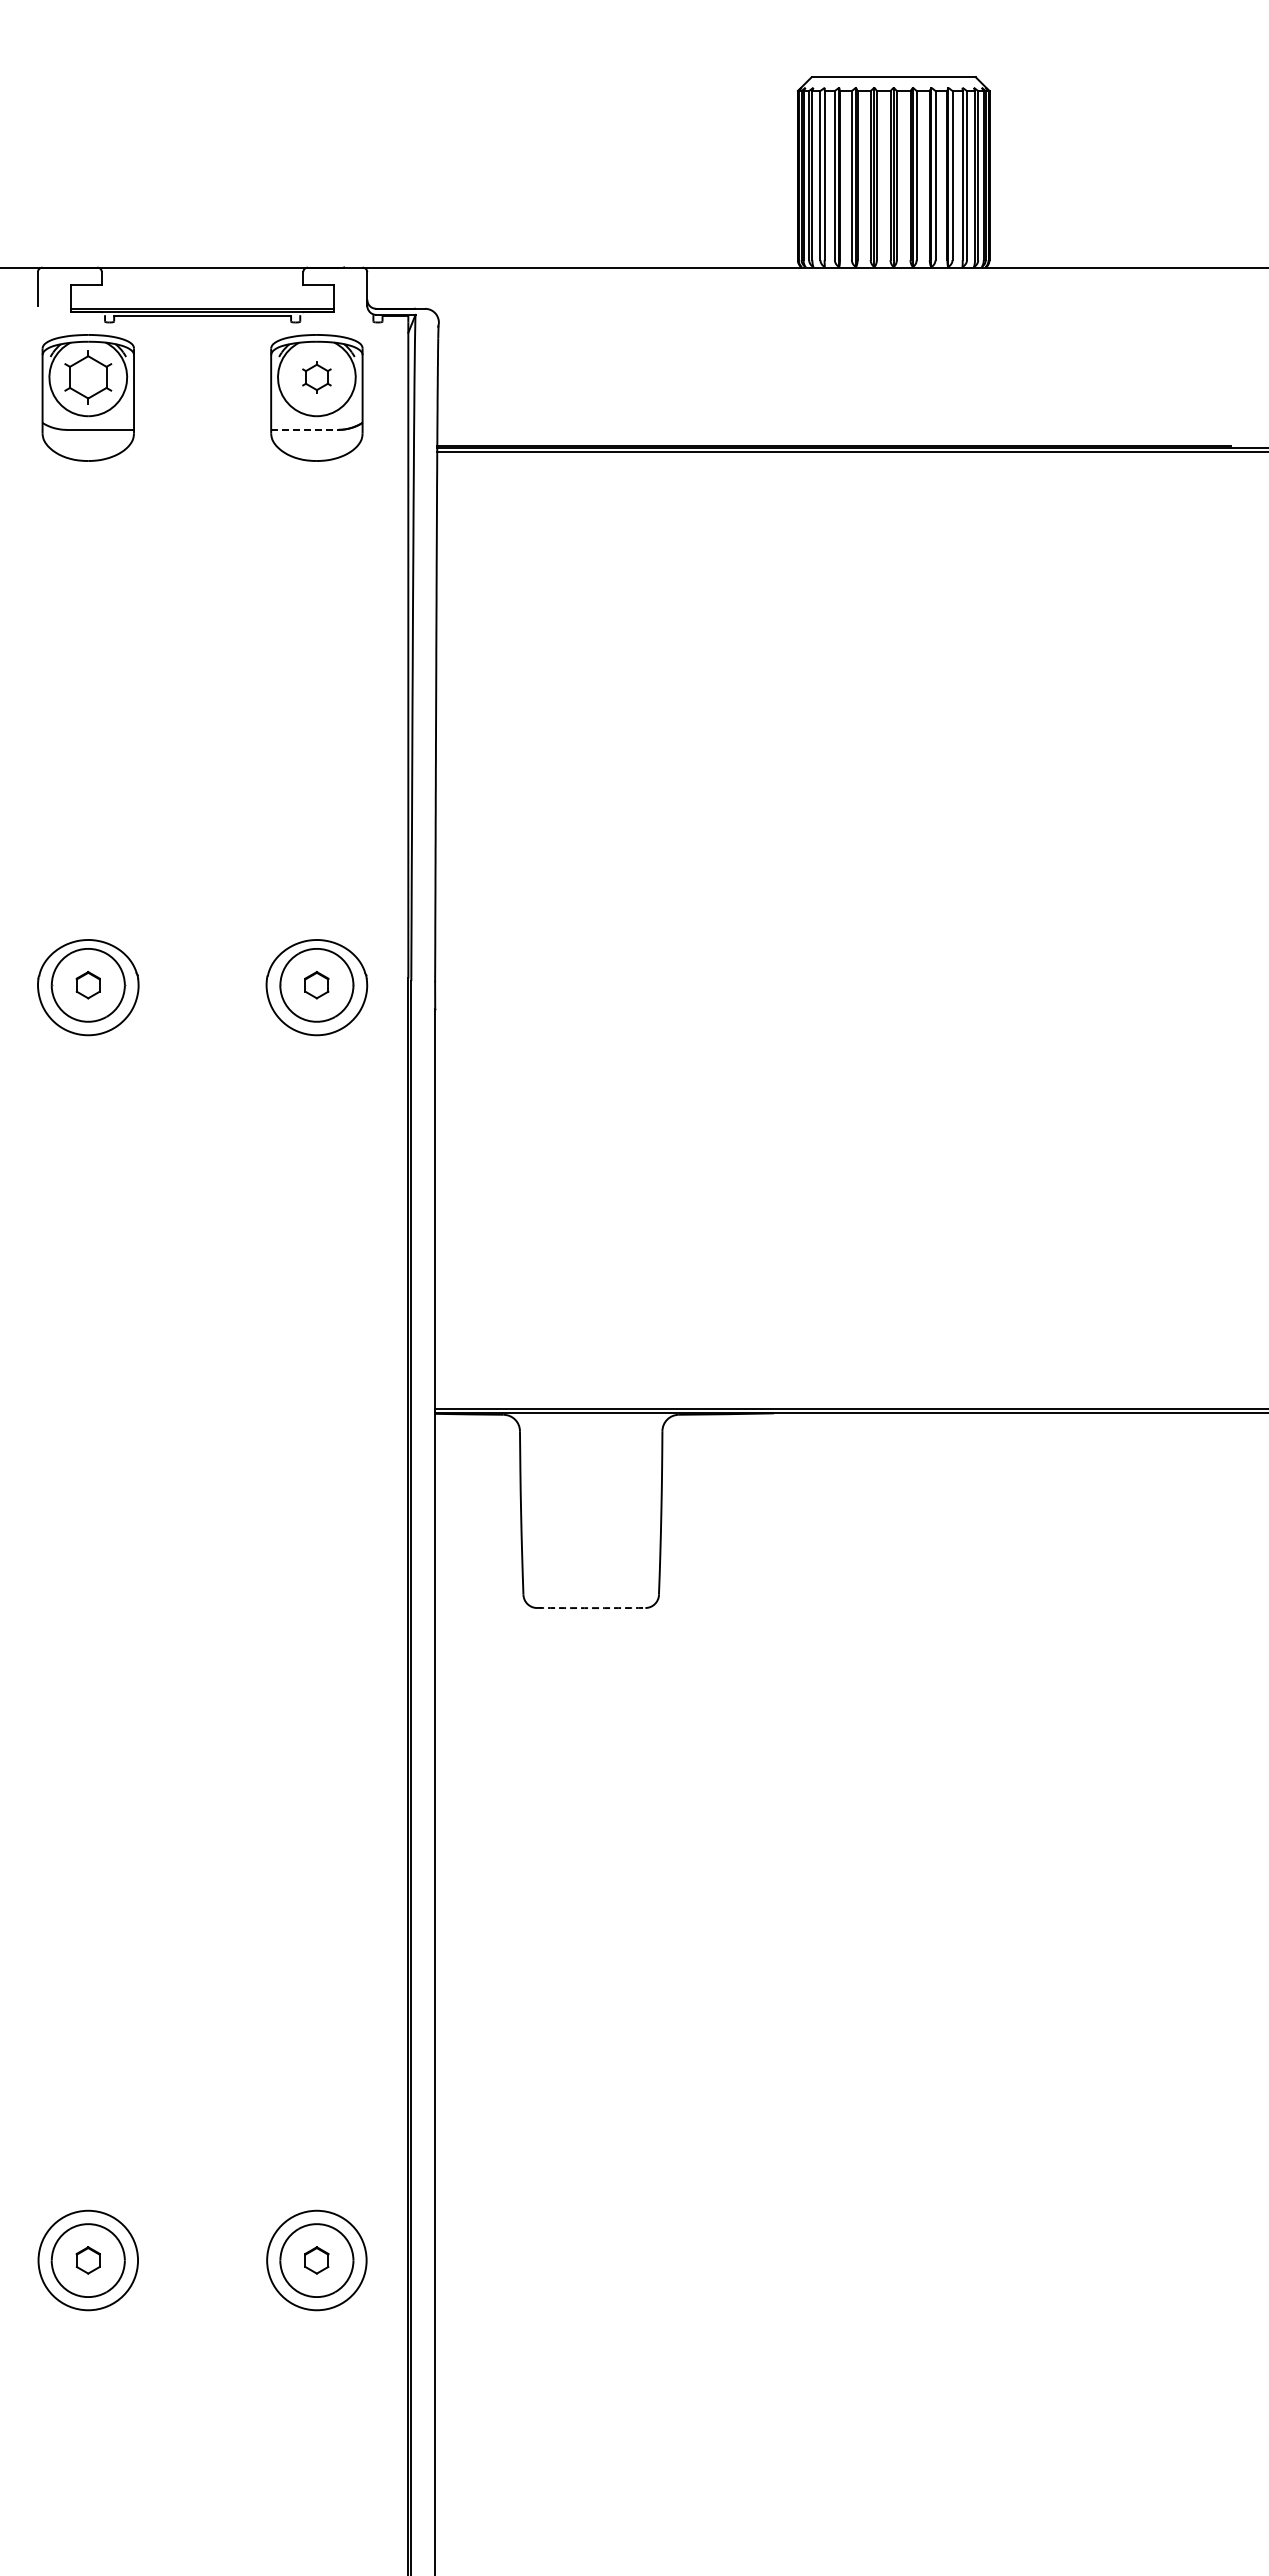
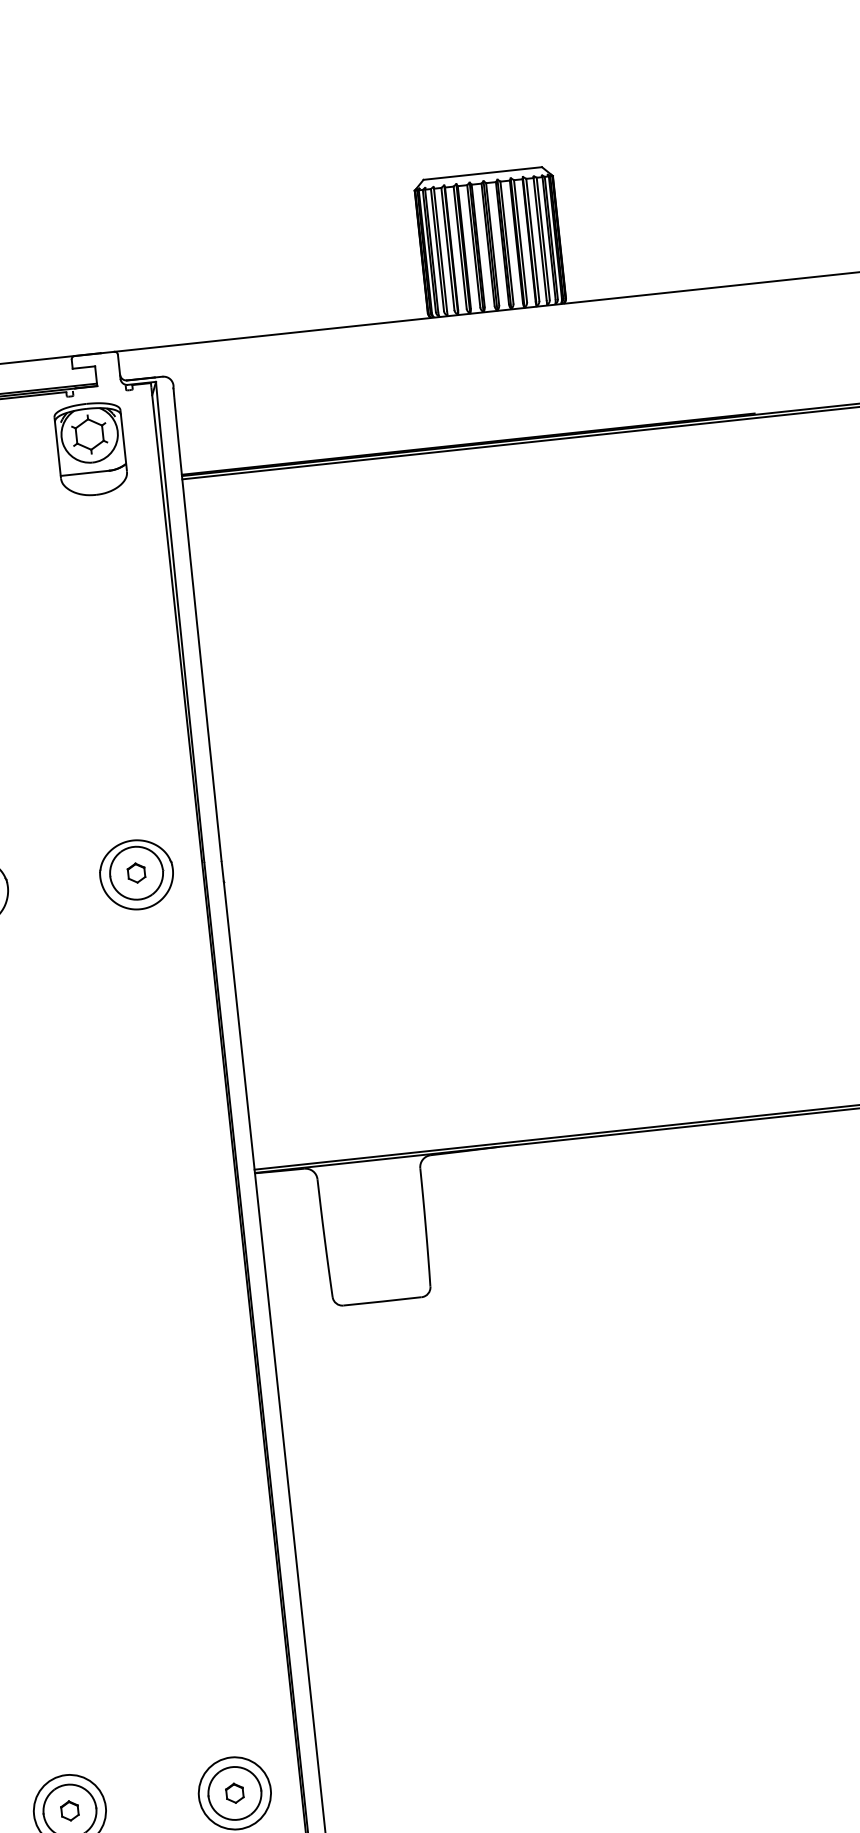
part: (316, 377) -> (89, 434), size x1.67
line: (304, 429) -> (84, 473), dashed -> solid
arc: (591, 1608) -> (382, 1301), dashed -> solid

